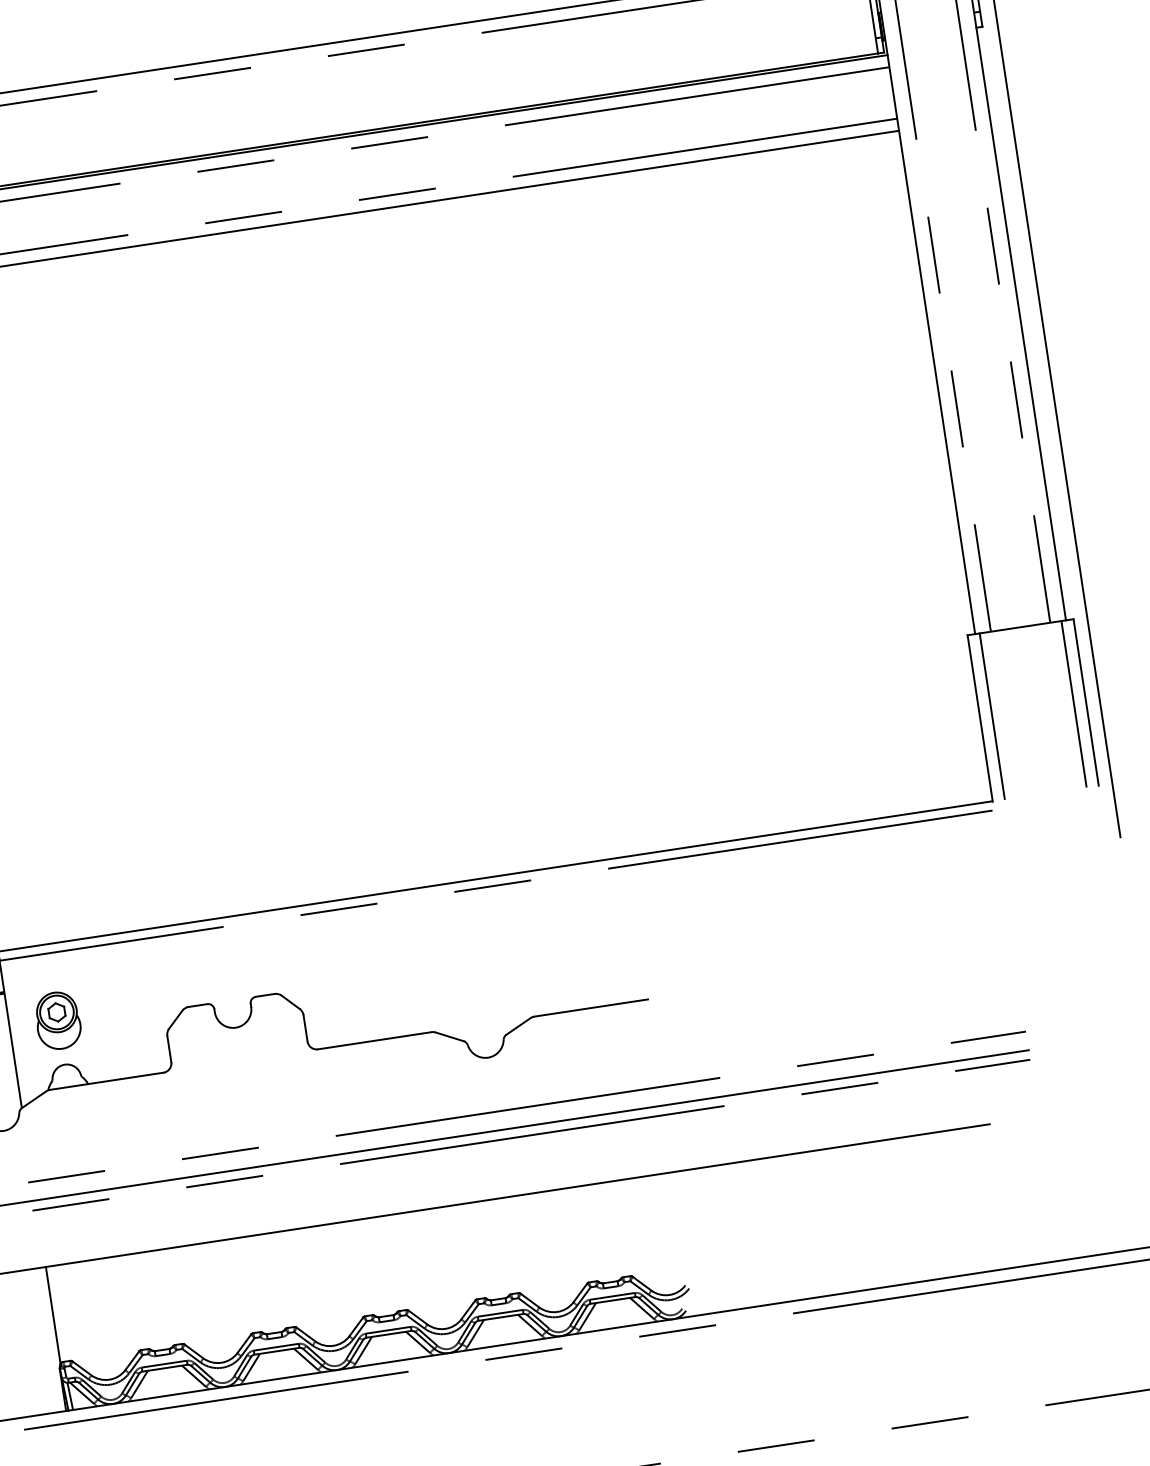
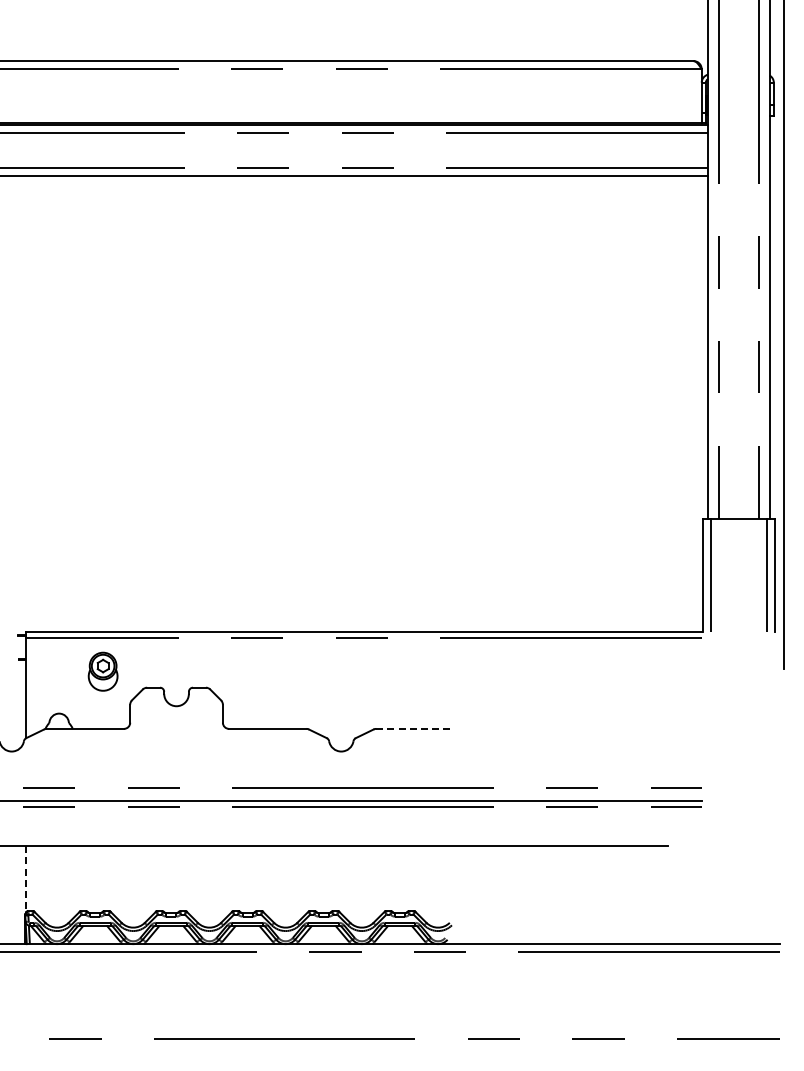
line: (590, 1007) -> (414, 728), solid -> dashed
part: (57, 1020) -> (102, 671), moved
line: (53, 1315) -> (26, 879), solid -> dashed

